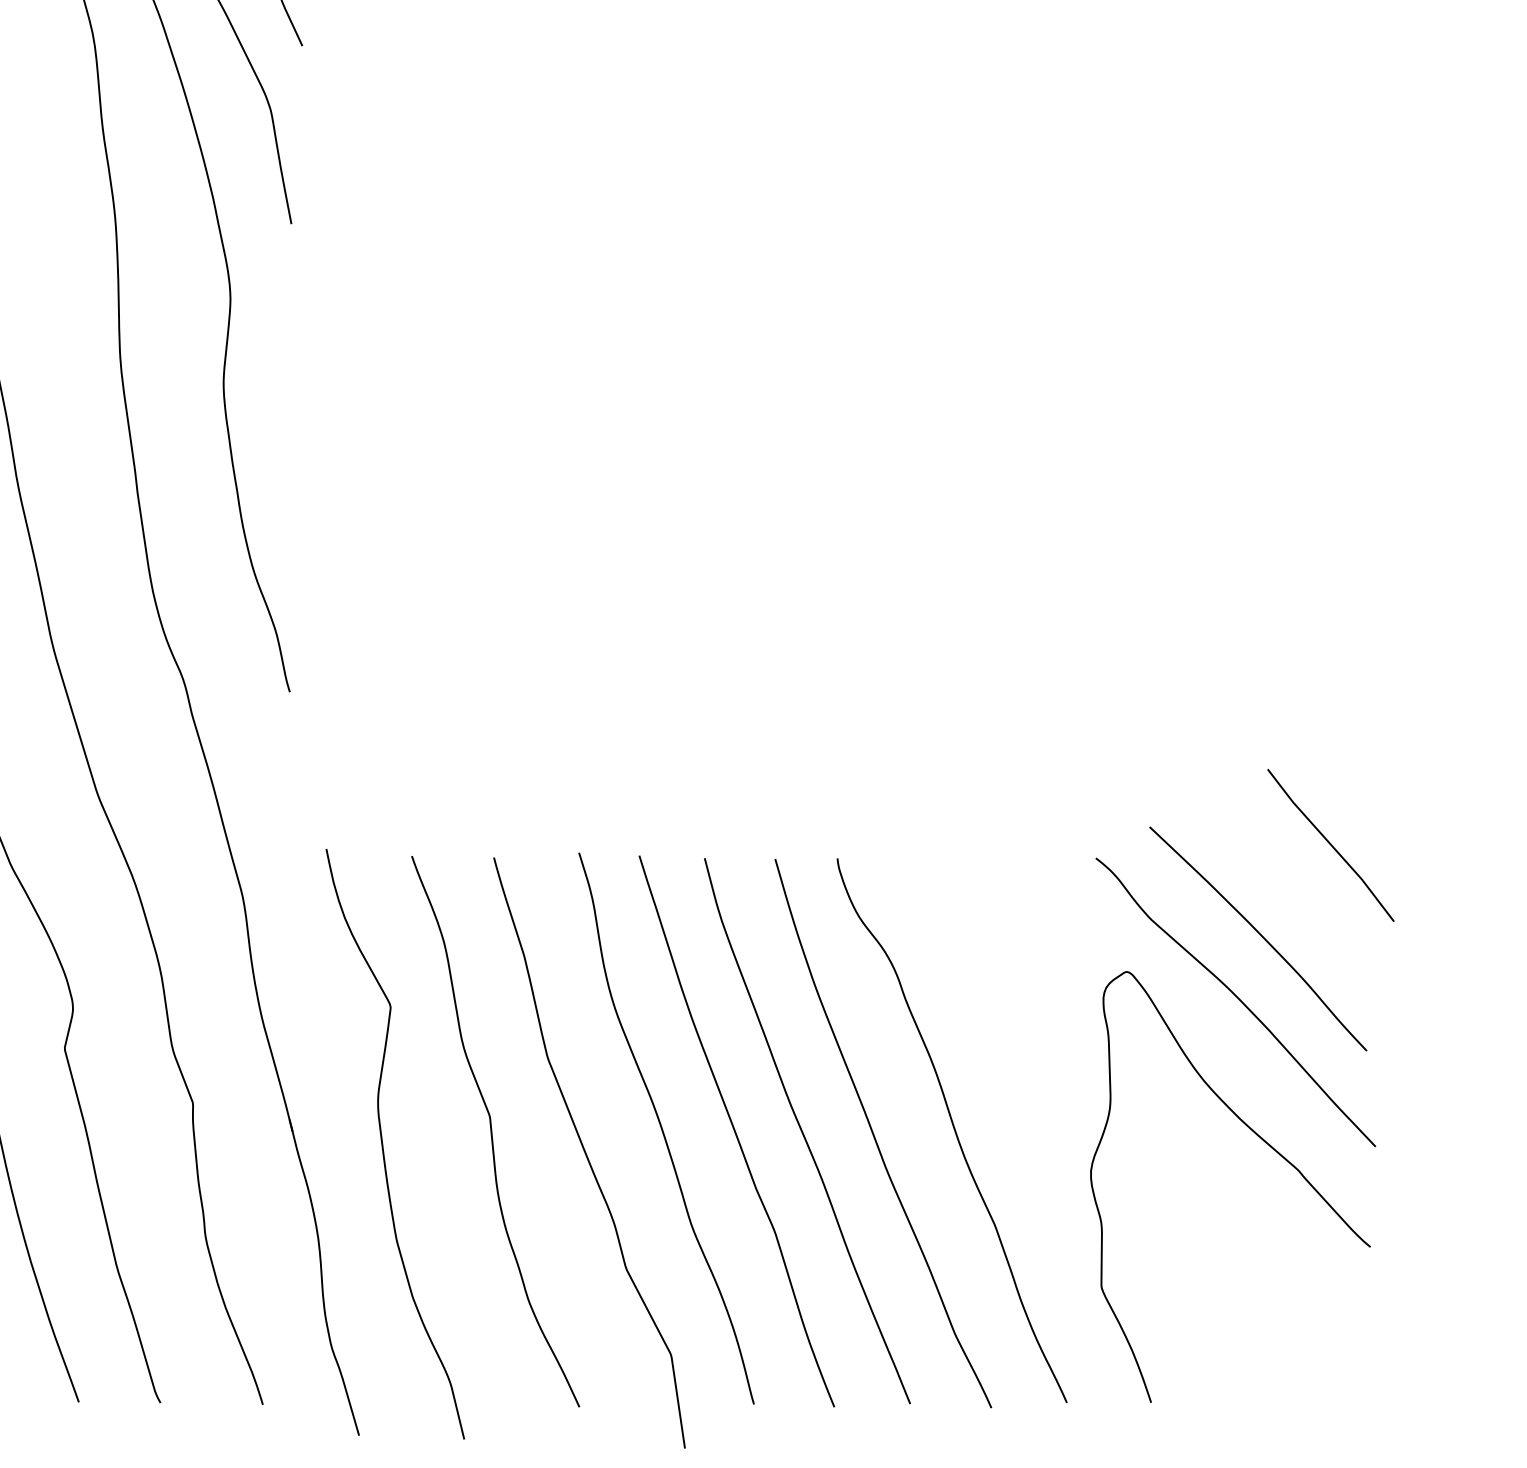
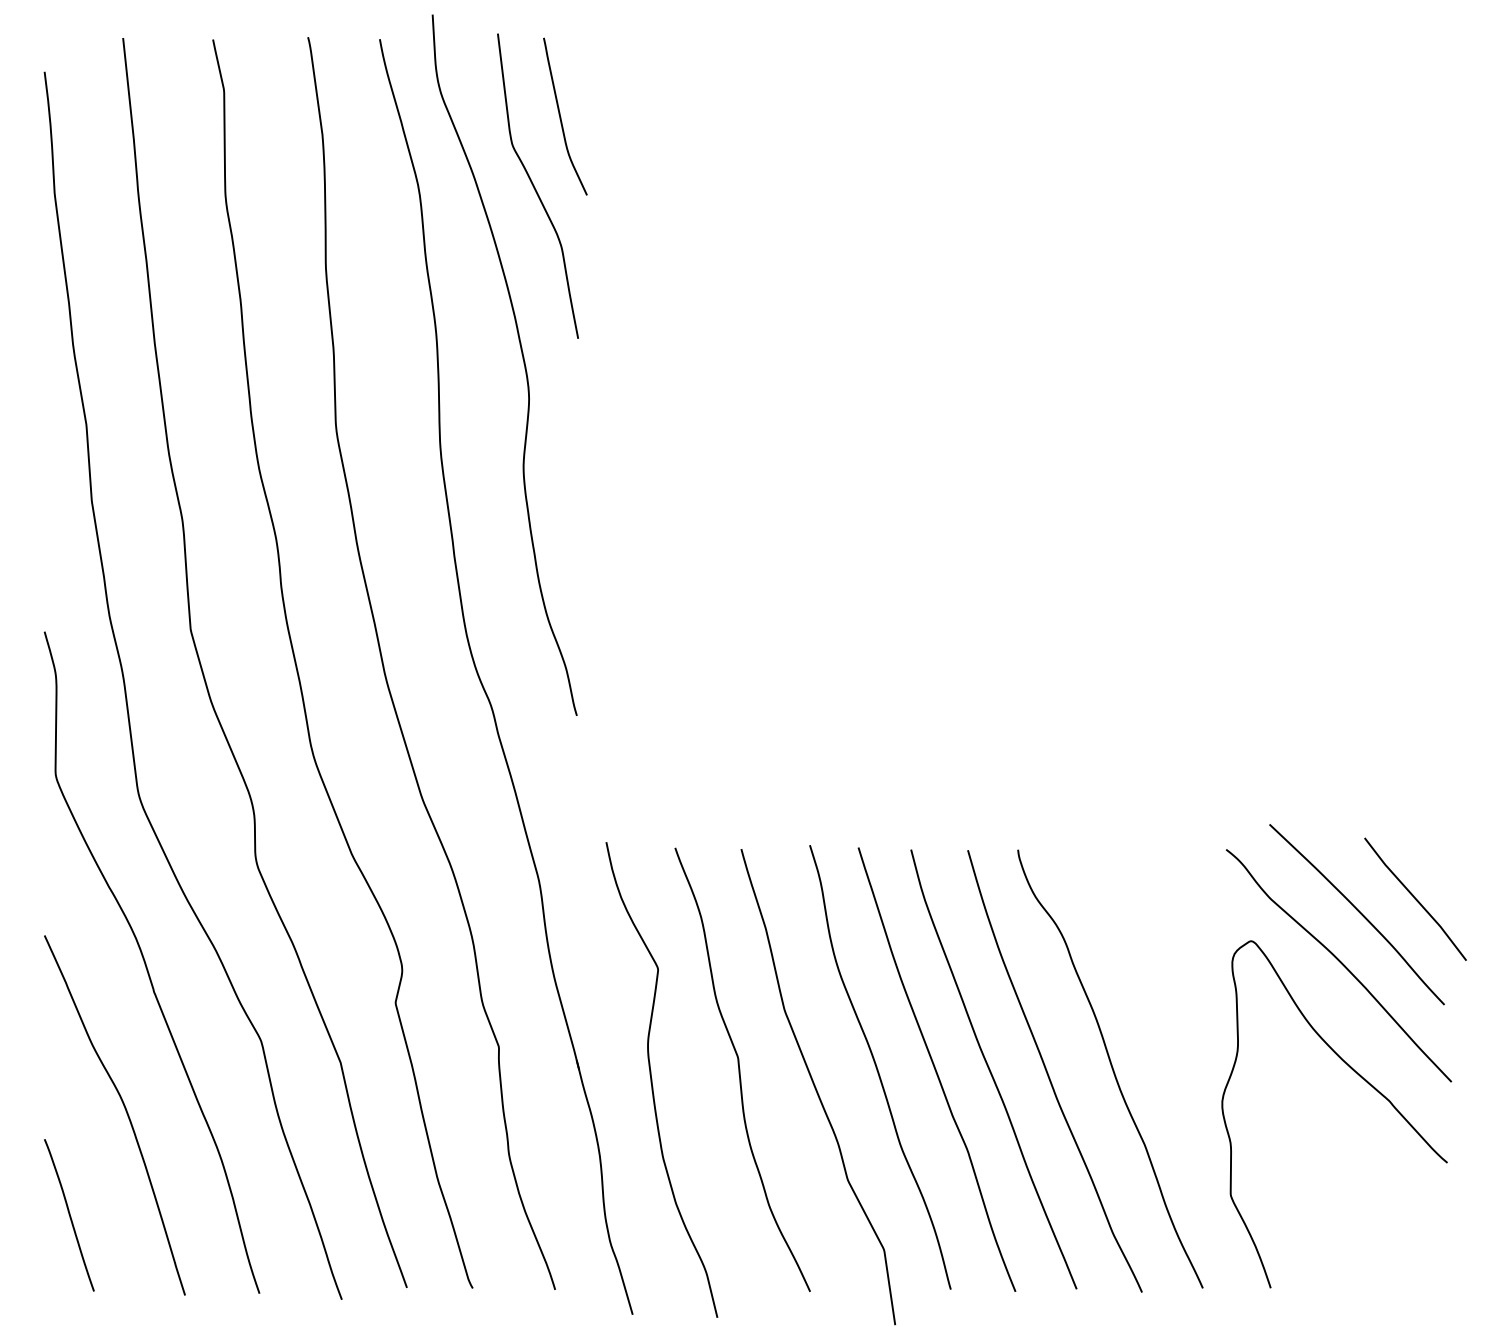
curve: (1330, 844) -> (1415, 898), moved

